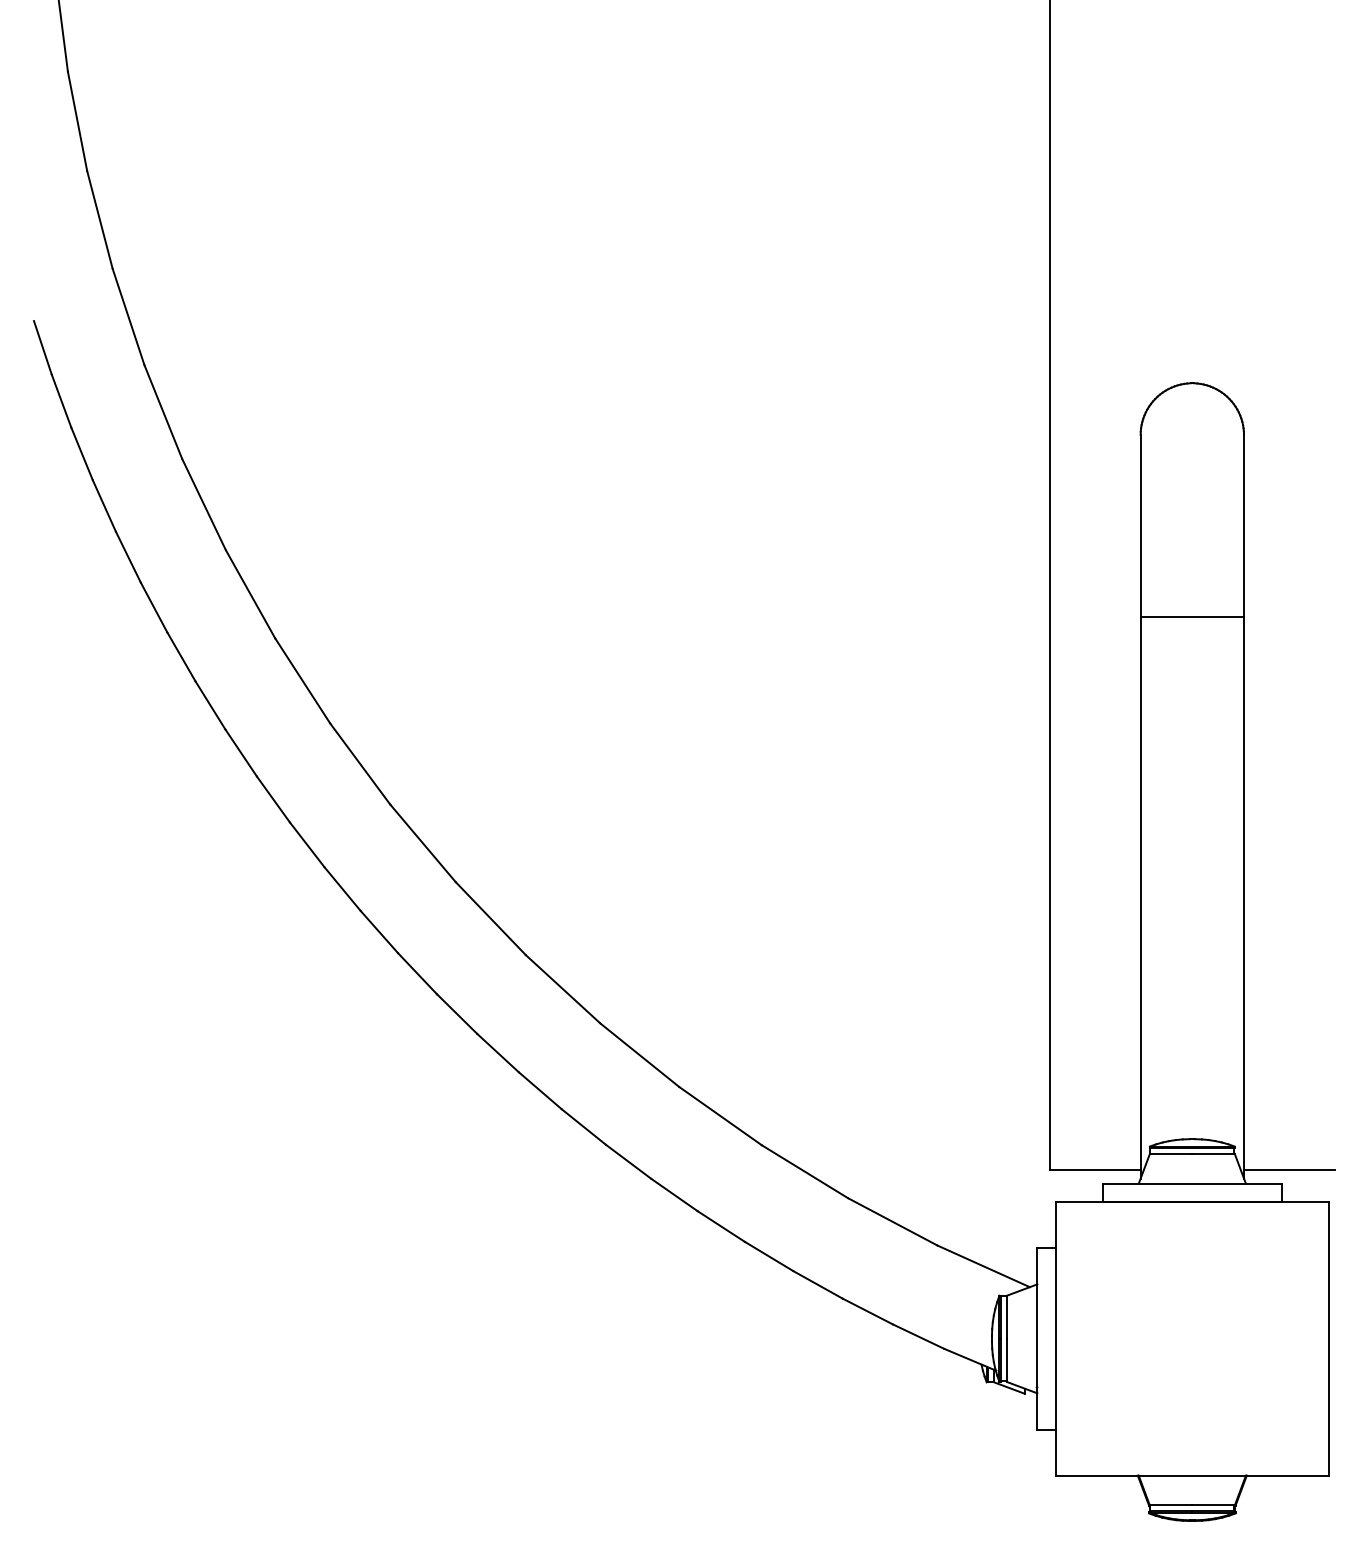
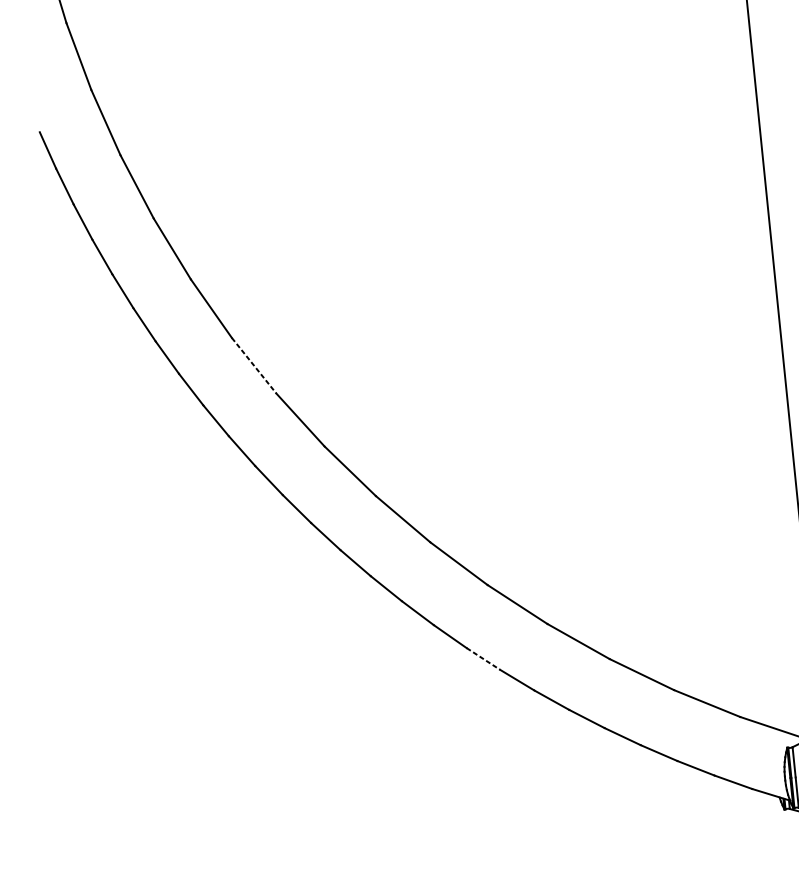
line: (302, 680) -> (253, 365), solid -> dashed
line: (584, 1127) -> (483, 659), solid -> dashed

